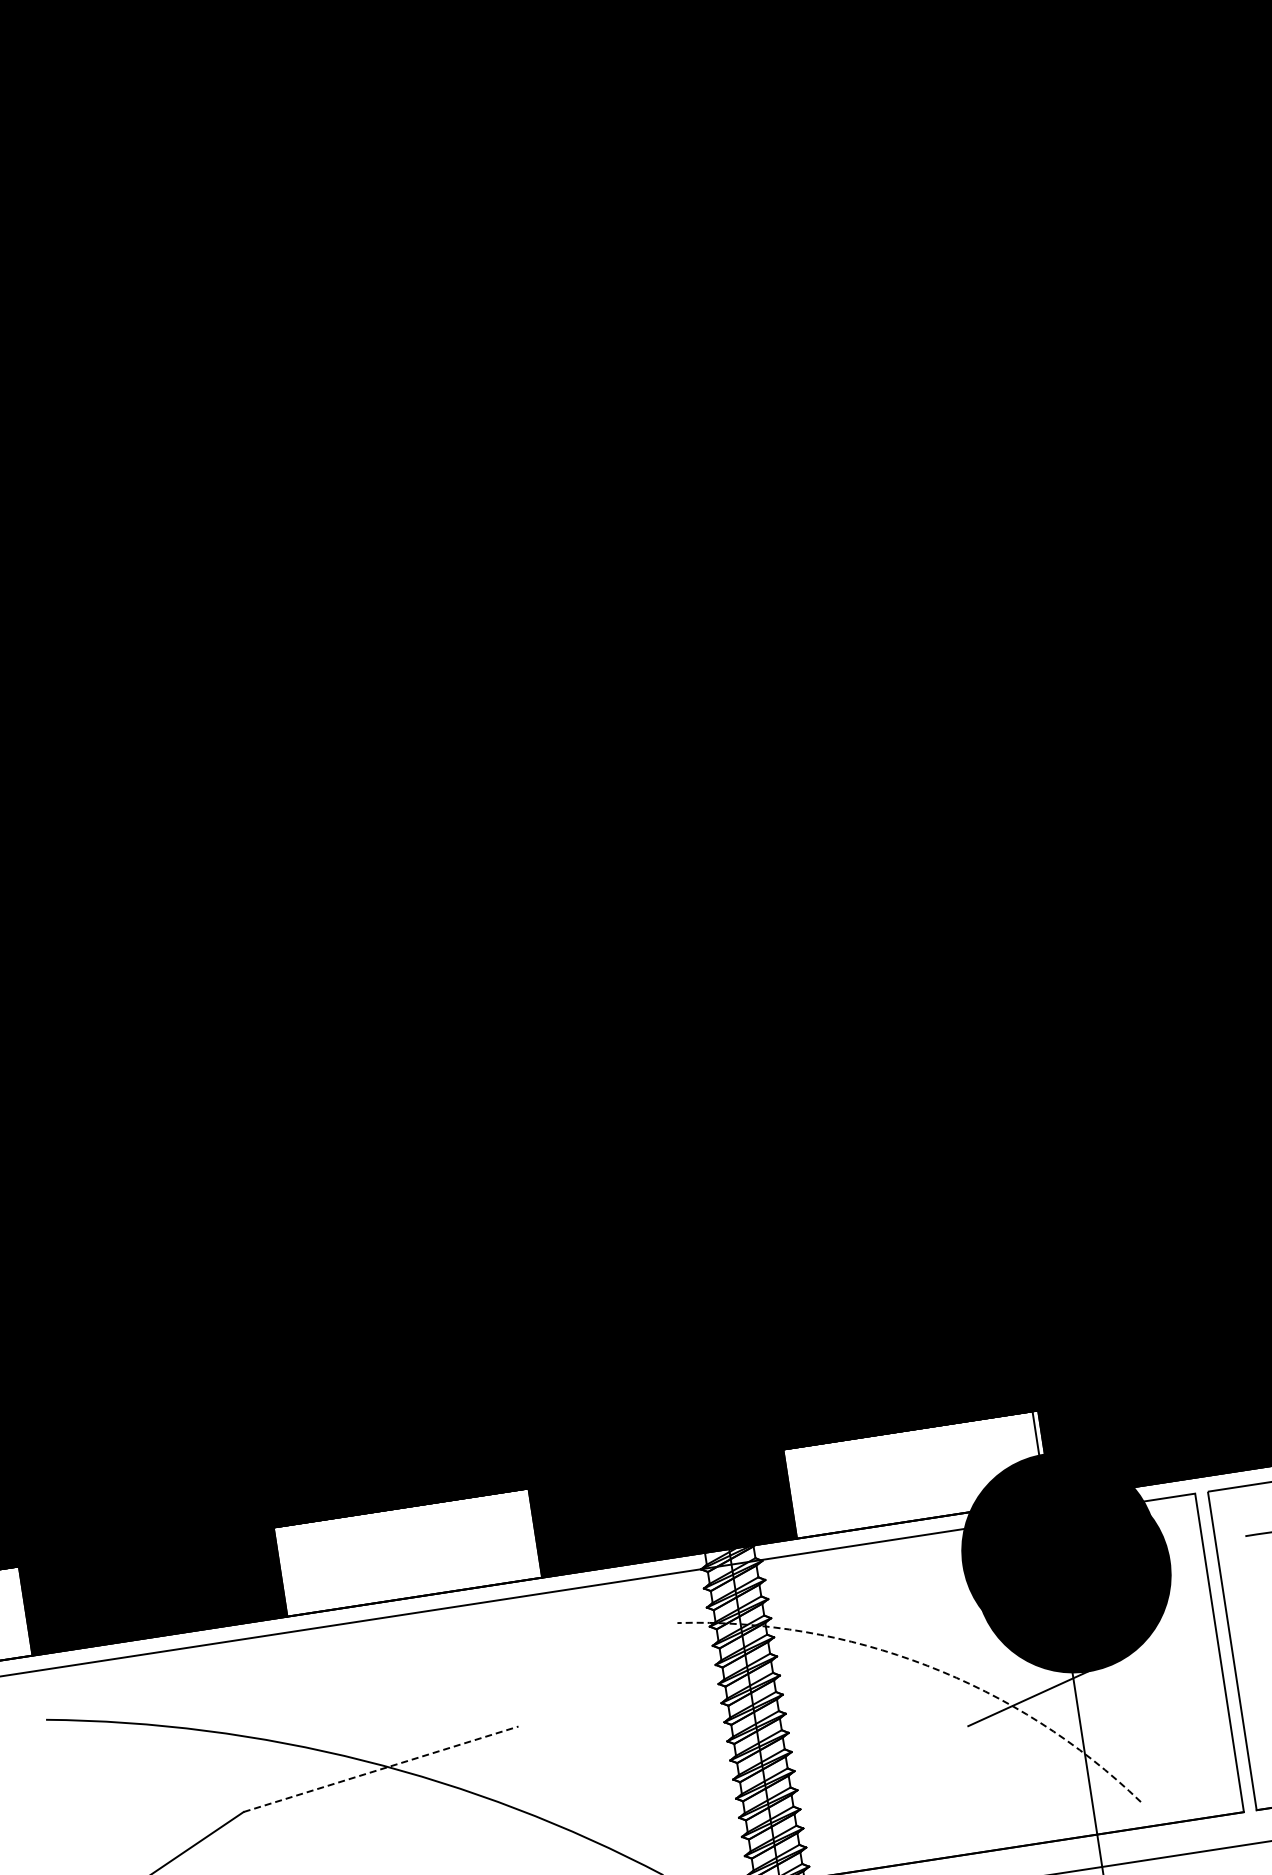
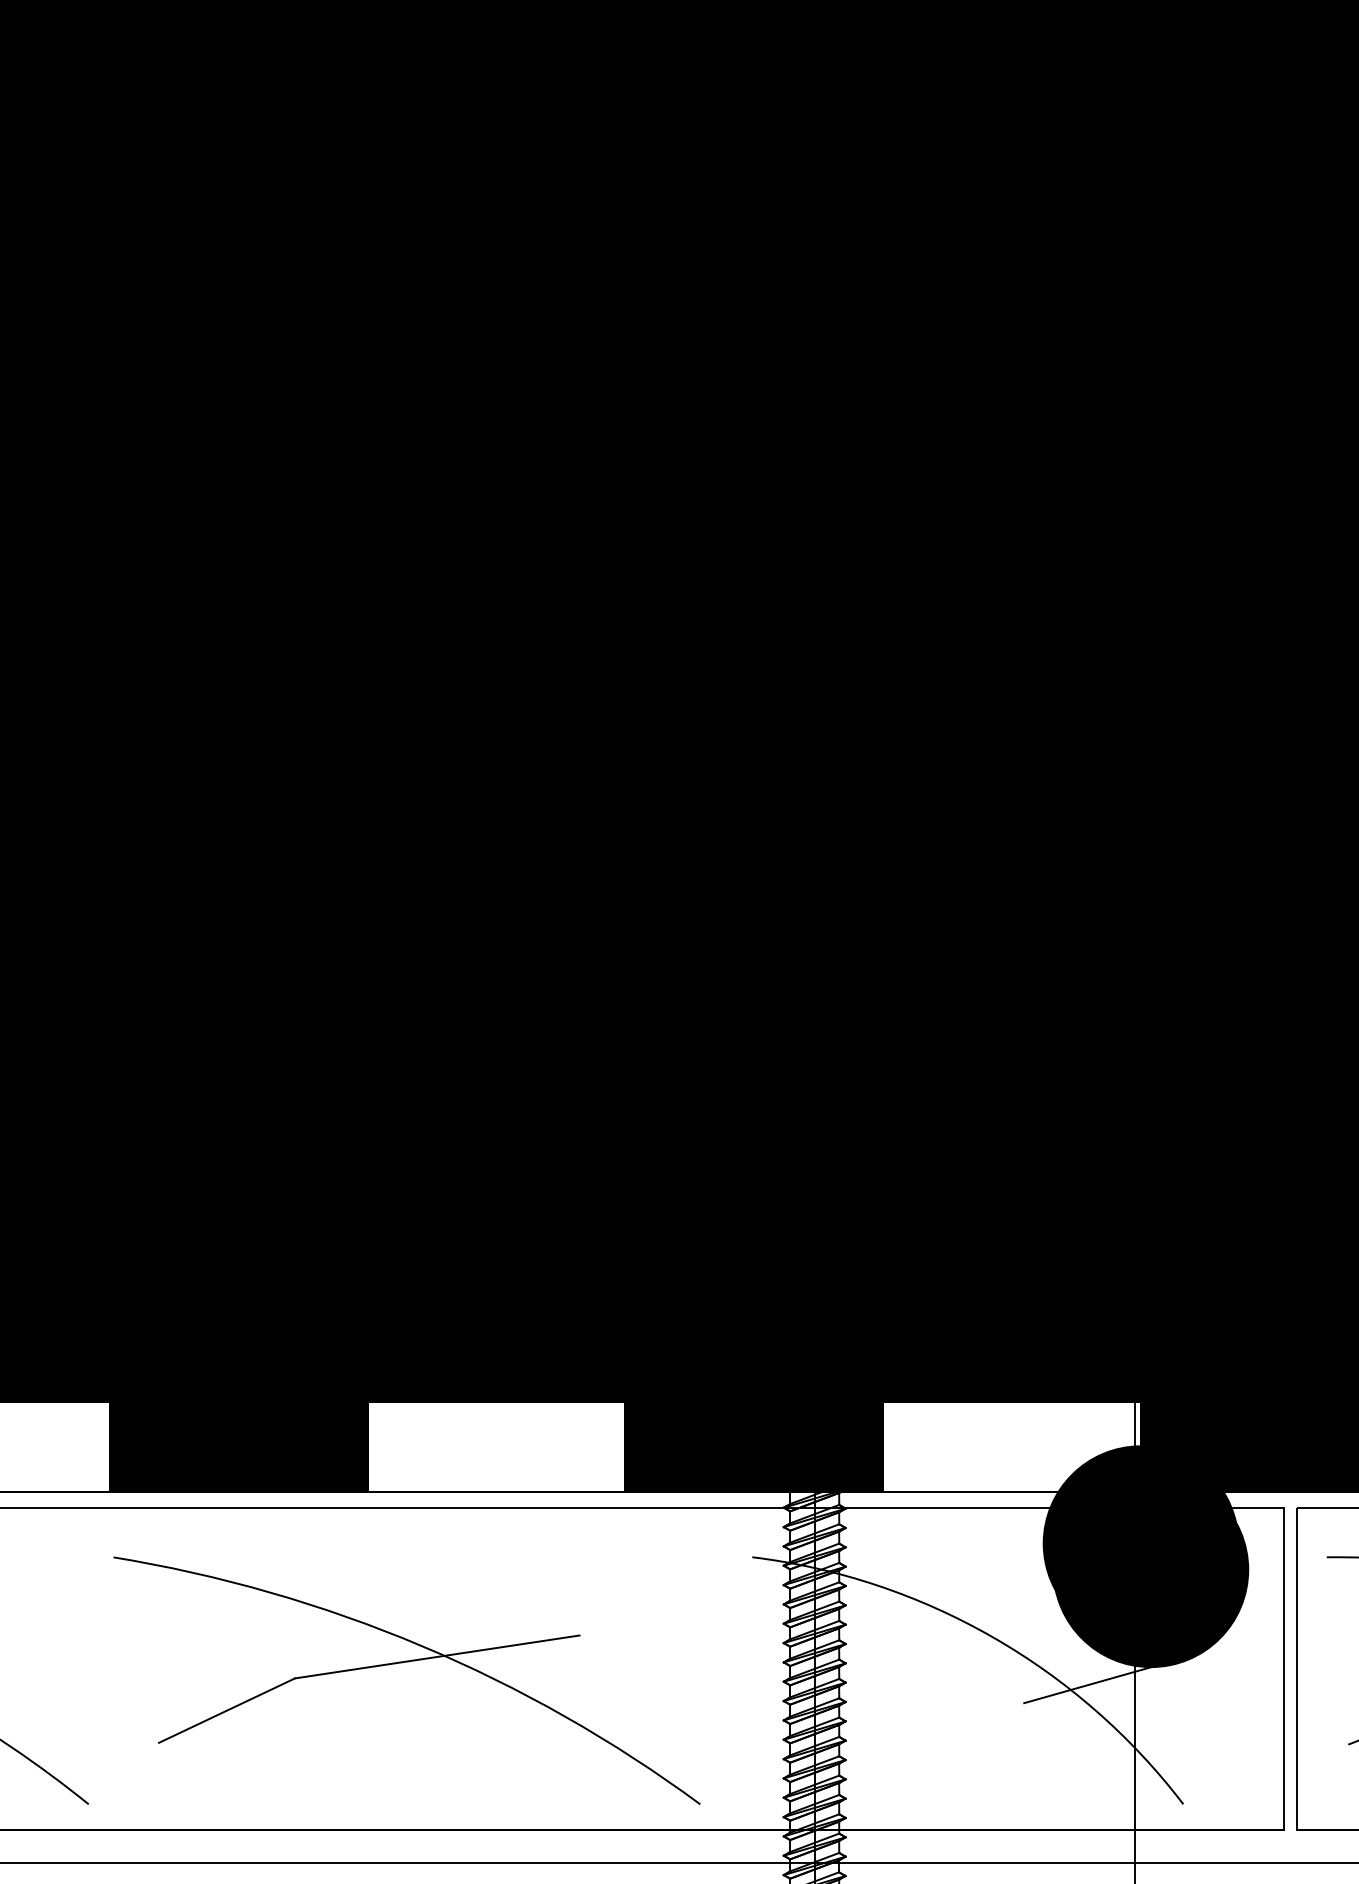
arc: (927, 1666) -> (992, 1637), dashed -> solid
line: (381, 1768) -> (437, 1656), dashed -> solid

